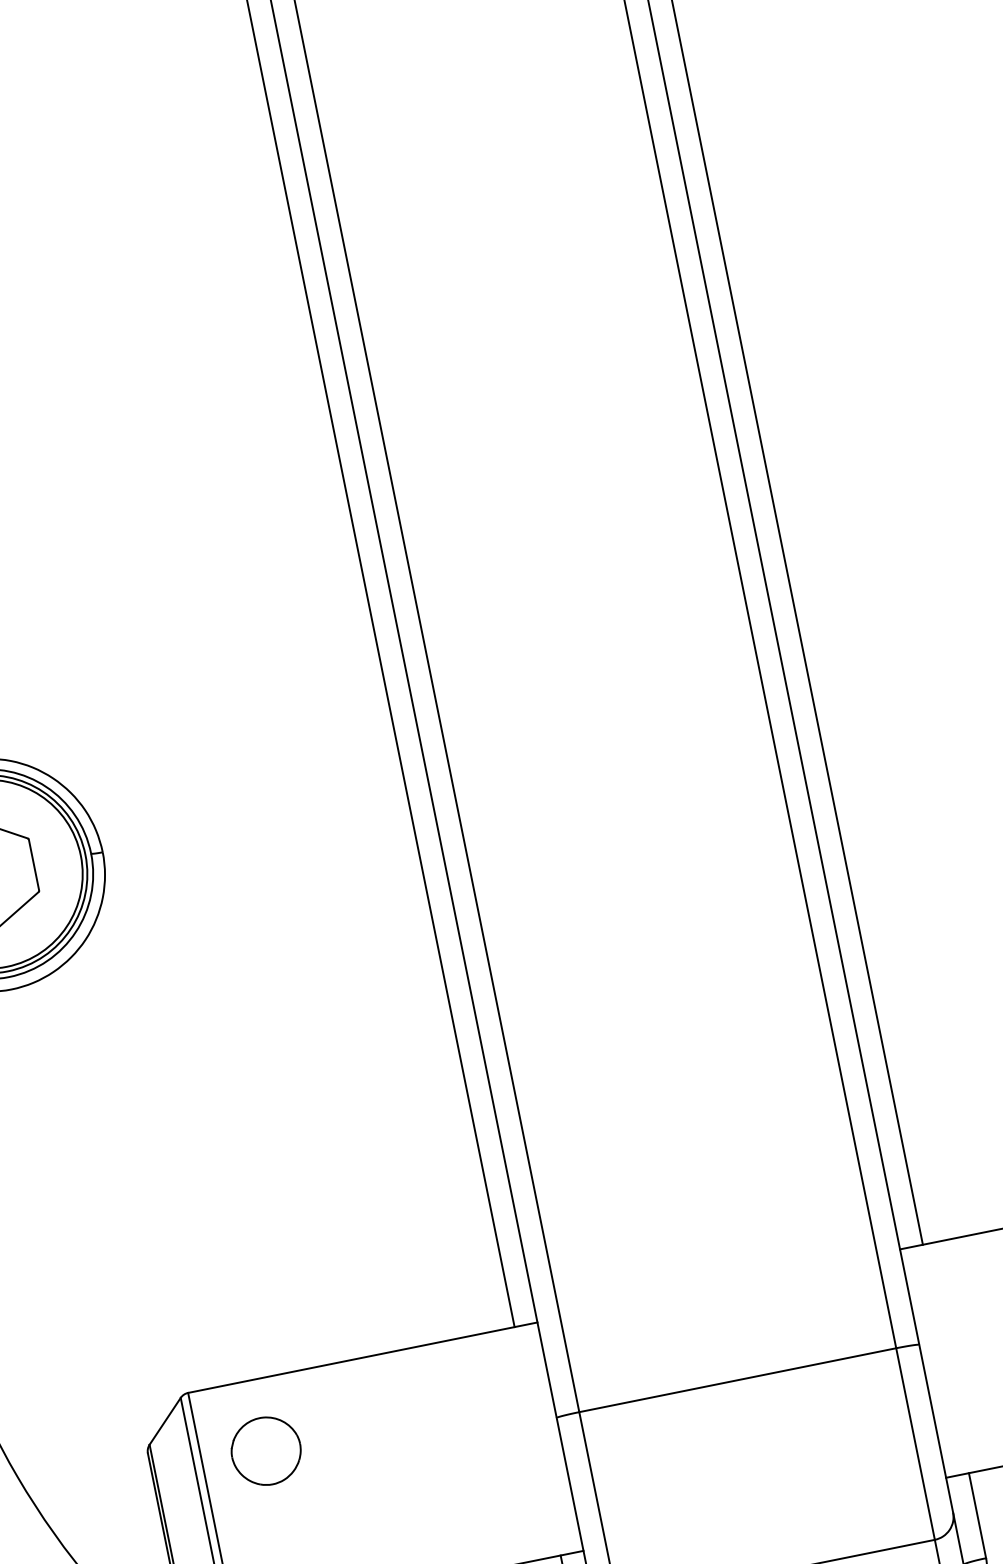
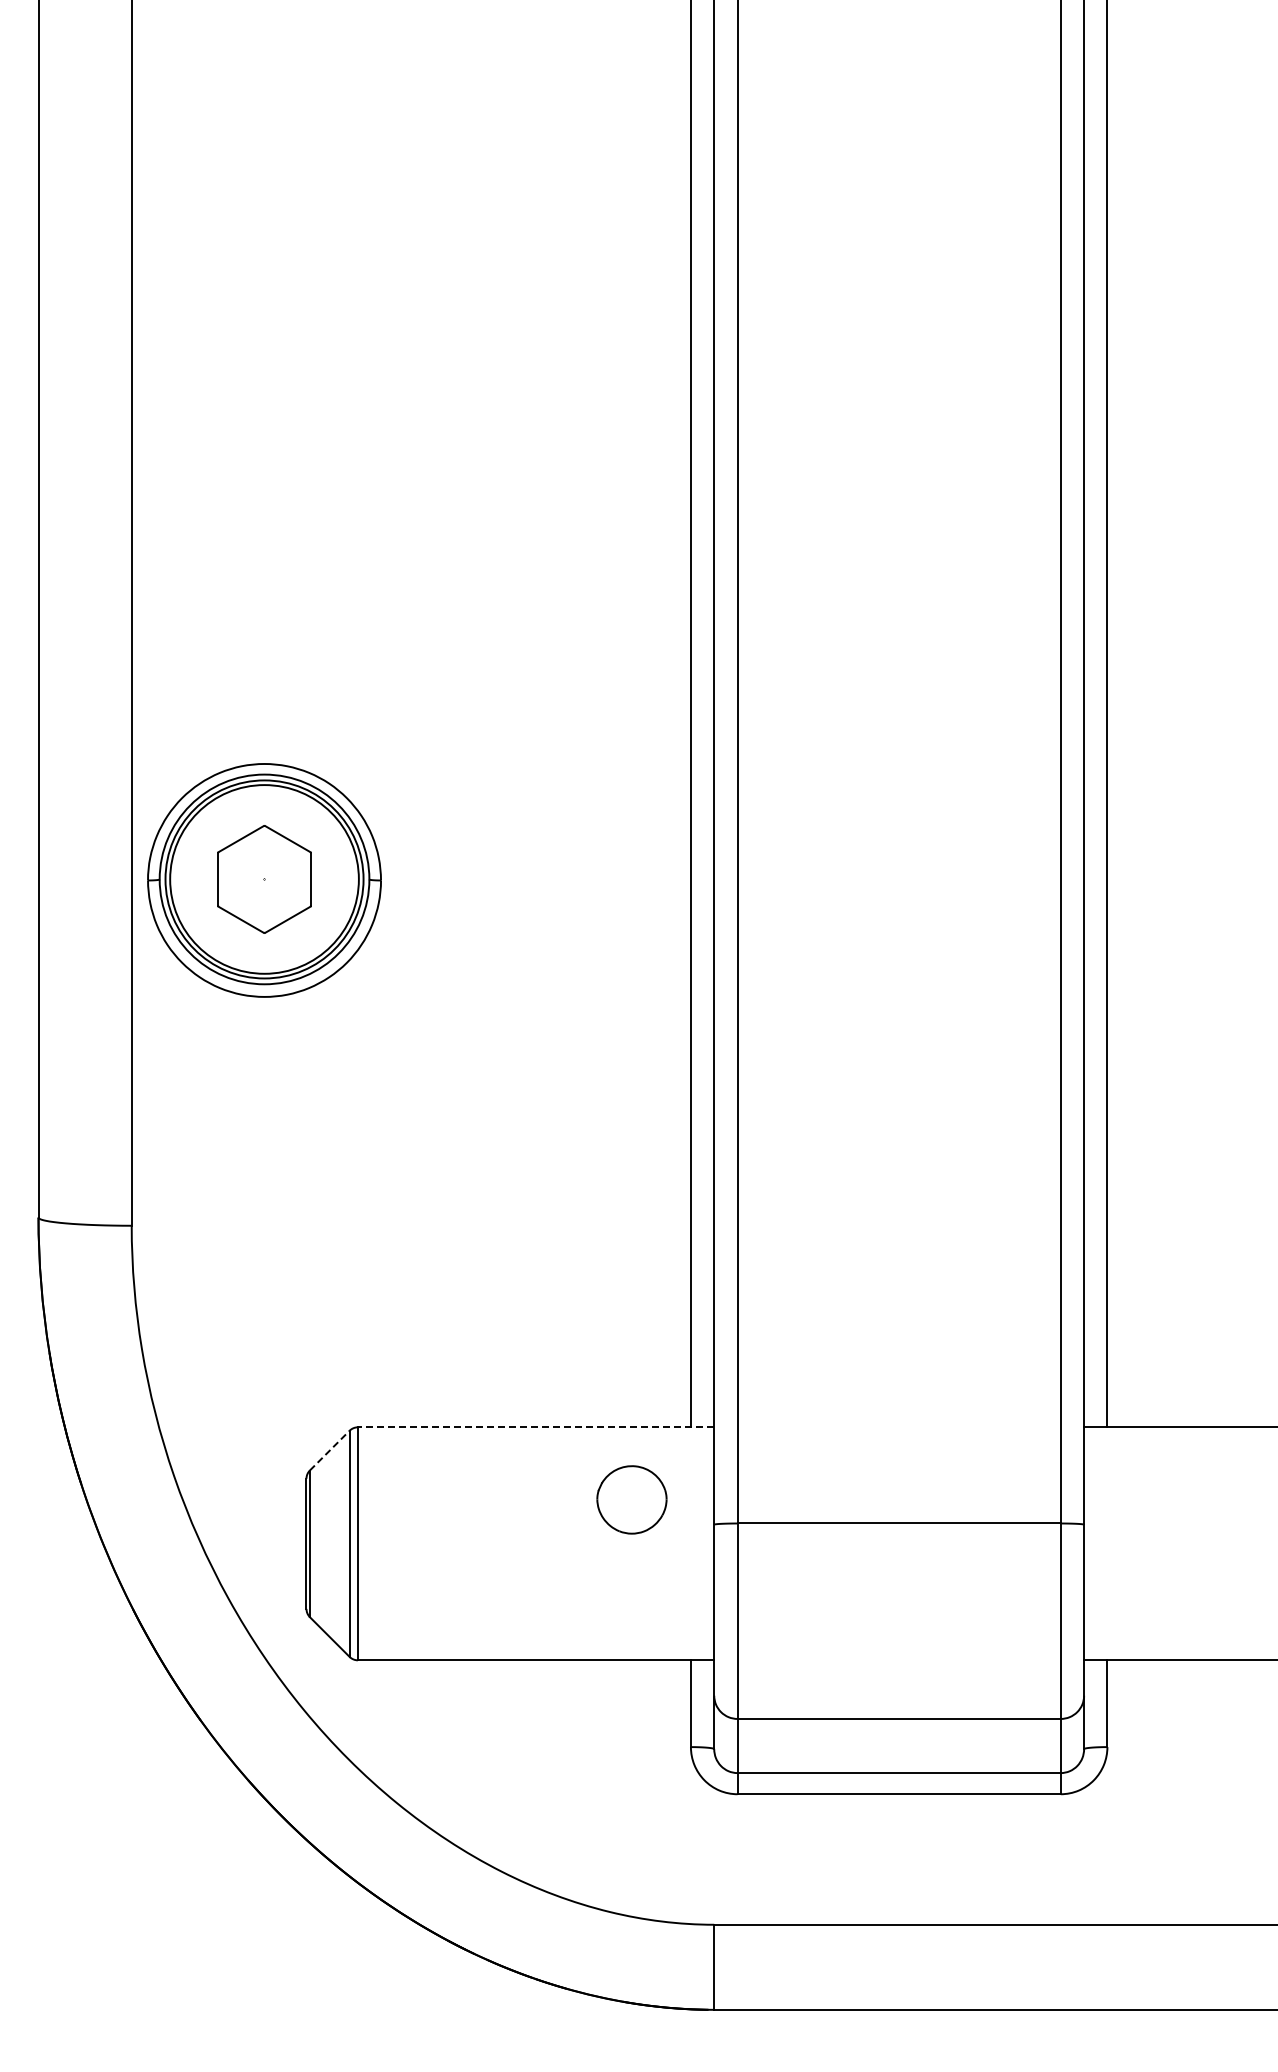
line: (362, 1357) -> (535, 1427), solid -> dashed
line: (165, 1421) -> (330, 1450), solid -> dashed
part: (265, 1450) -> (631, 1499), moved

